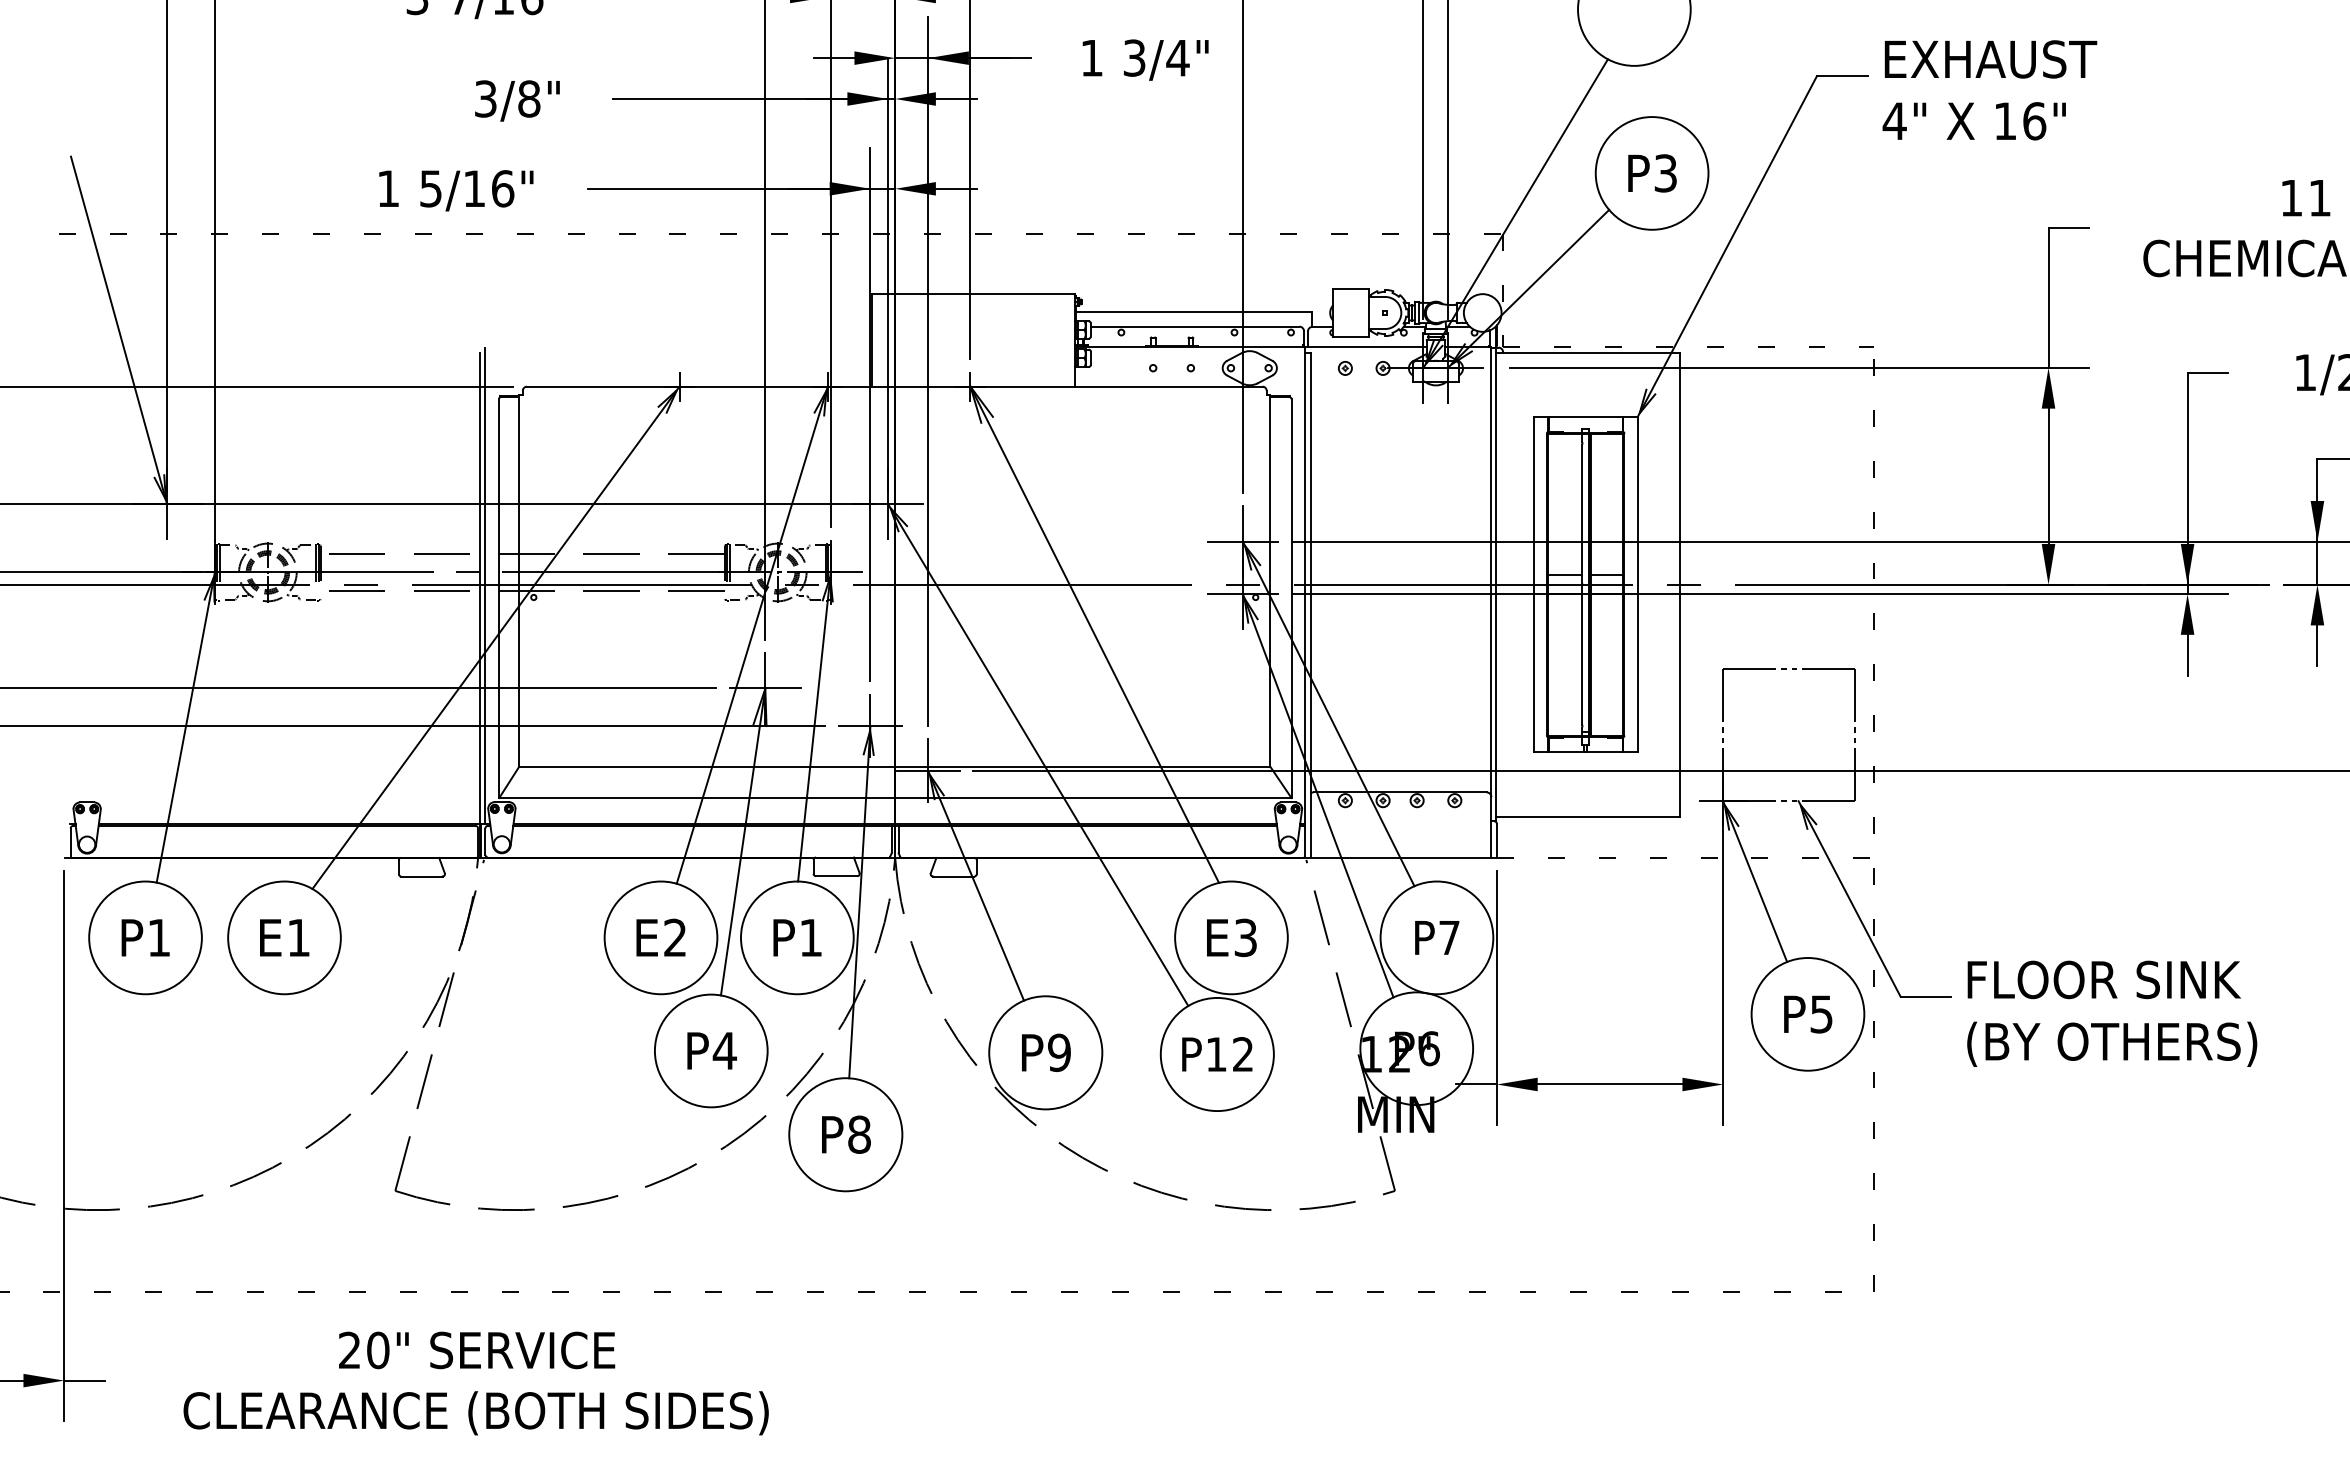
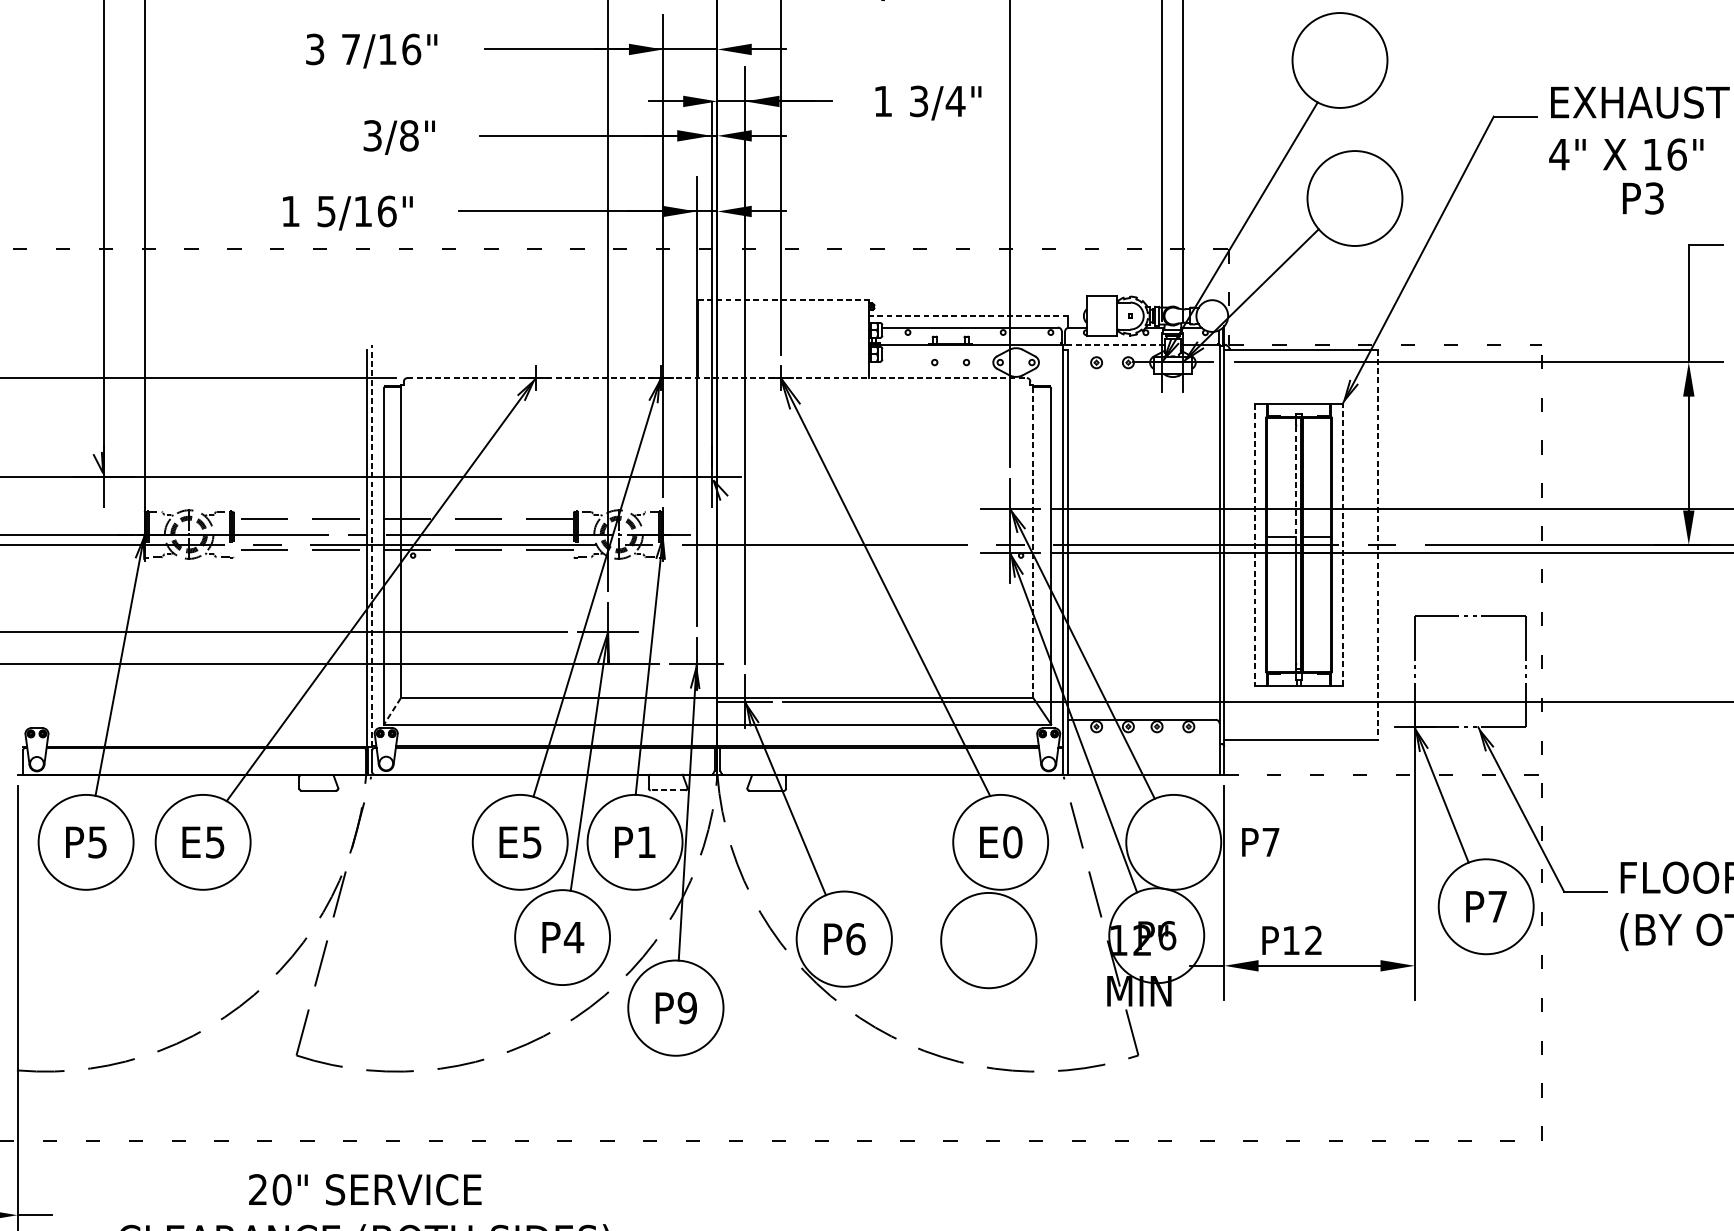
text: (1652, 173) -> (1643, 198), moved
line: (973, 293) -> (783, 299), solid -> dashed
line: (1193, 312) -> (968, 315), solid -> dashed
line: (118, 330) -> (63, 330), removed
line: (1365, 347) -> (1113, 345), solid -> dashed
line: (894, 386) -> (716, 377), solid -> dashed
line: (1582, 513) -> (1296, 484), solid -> dashed
line: (1270, 580) -> (1033, 541), solid -> dashed
line: (1637, 584) -> (1342, 544), solid -> dashed
line: (1679, 584) -> (1378, 544), solid -> dashed
line: (485, 585) -> (372, 545), solid -> dashed
line: (1533, 585) -> (1255, 545), solid -> dashed
line: (1038, 754) -> (838, 687), removed
line: (508, 782) -> (391, 711), solid -> dashed
line: (836, 876) -> (668, 790), solid -> dashed
text: (674, 937) -> (531, 842), E2 -> E5
text: (1245, 937) -> (1012, 842), E3 -> E0
text: (1437, 937) -> (1260, 842), moved
text: (158, 938) -> (97, 842), P1 -> P5
text: (298, 938) -> (214, 842), E1 -> E5
text: (1821, 1014) -> (1497, 906), P5 -> P7
text: (1059, 1052) -> (855, 938), P9 -> P6
text: (1217, 1054) -> (1292, 940), moved
text: (859, 1134) -> (687, 1007), P8 -> P9

